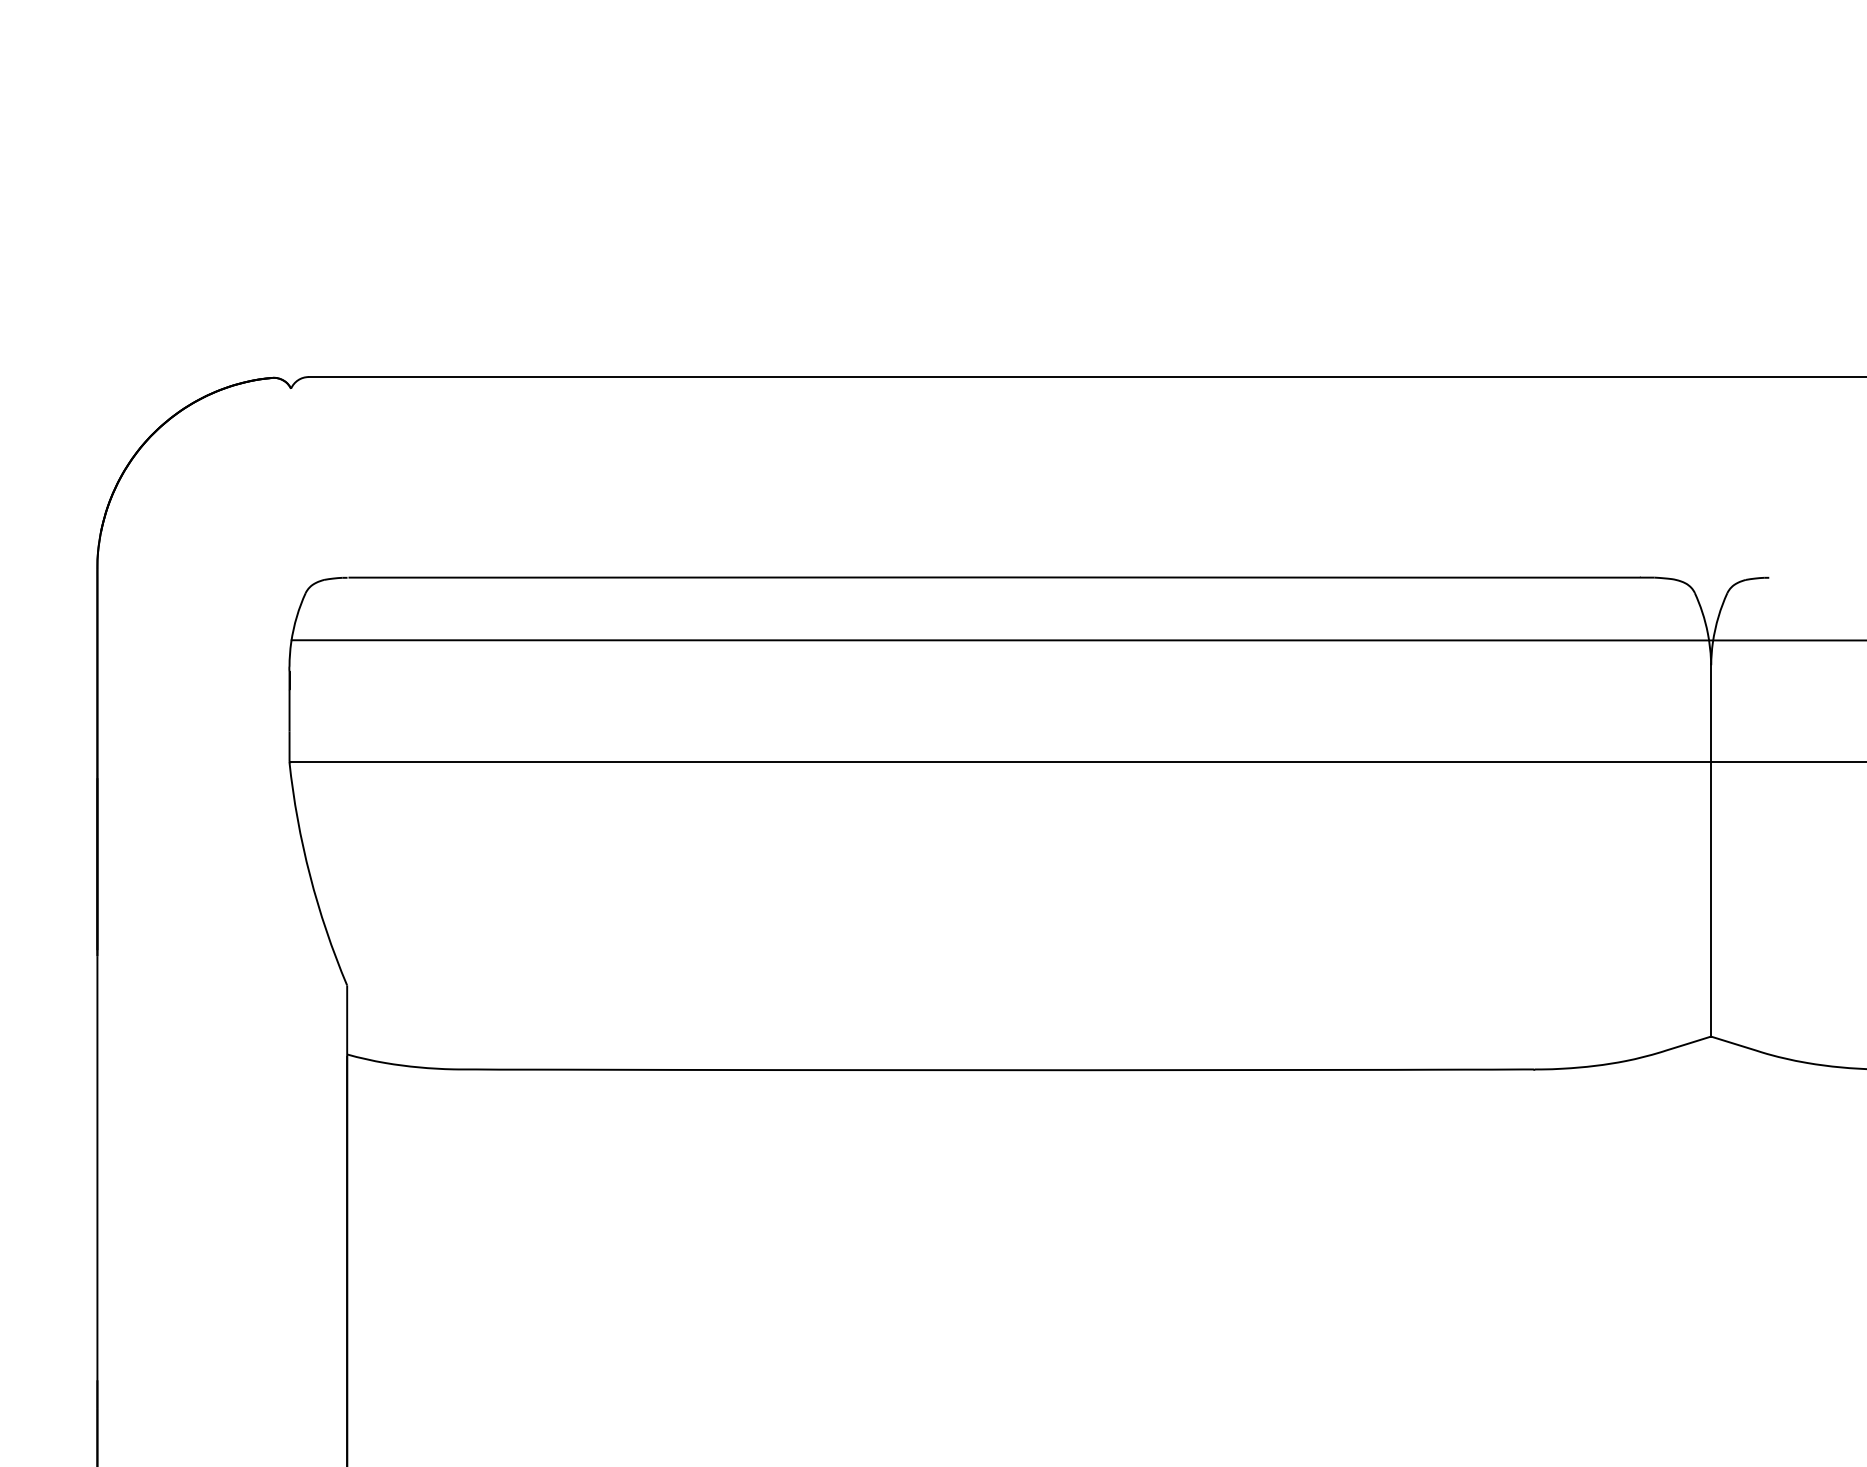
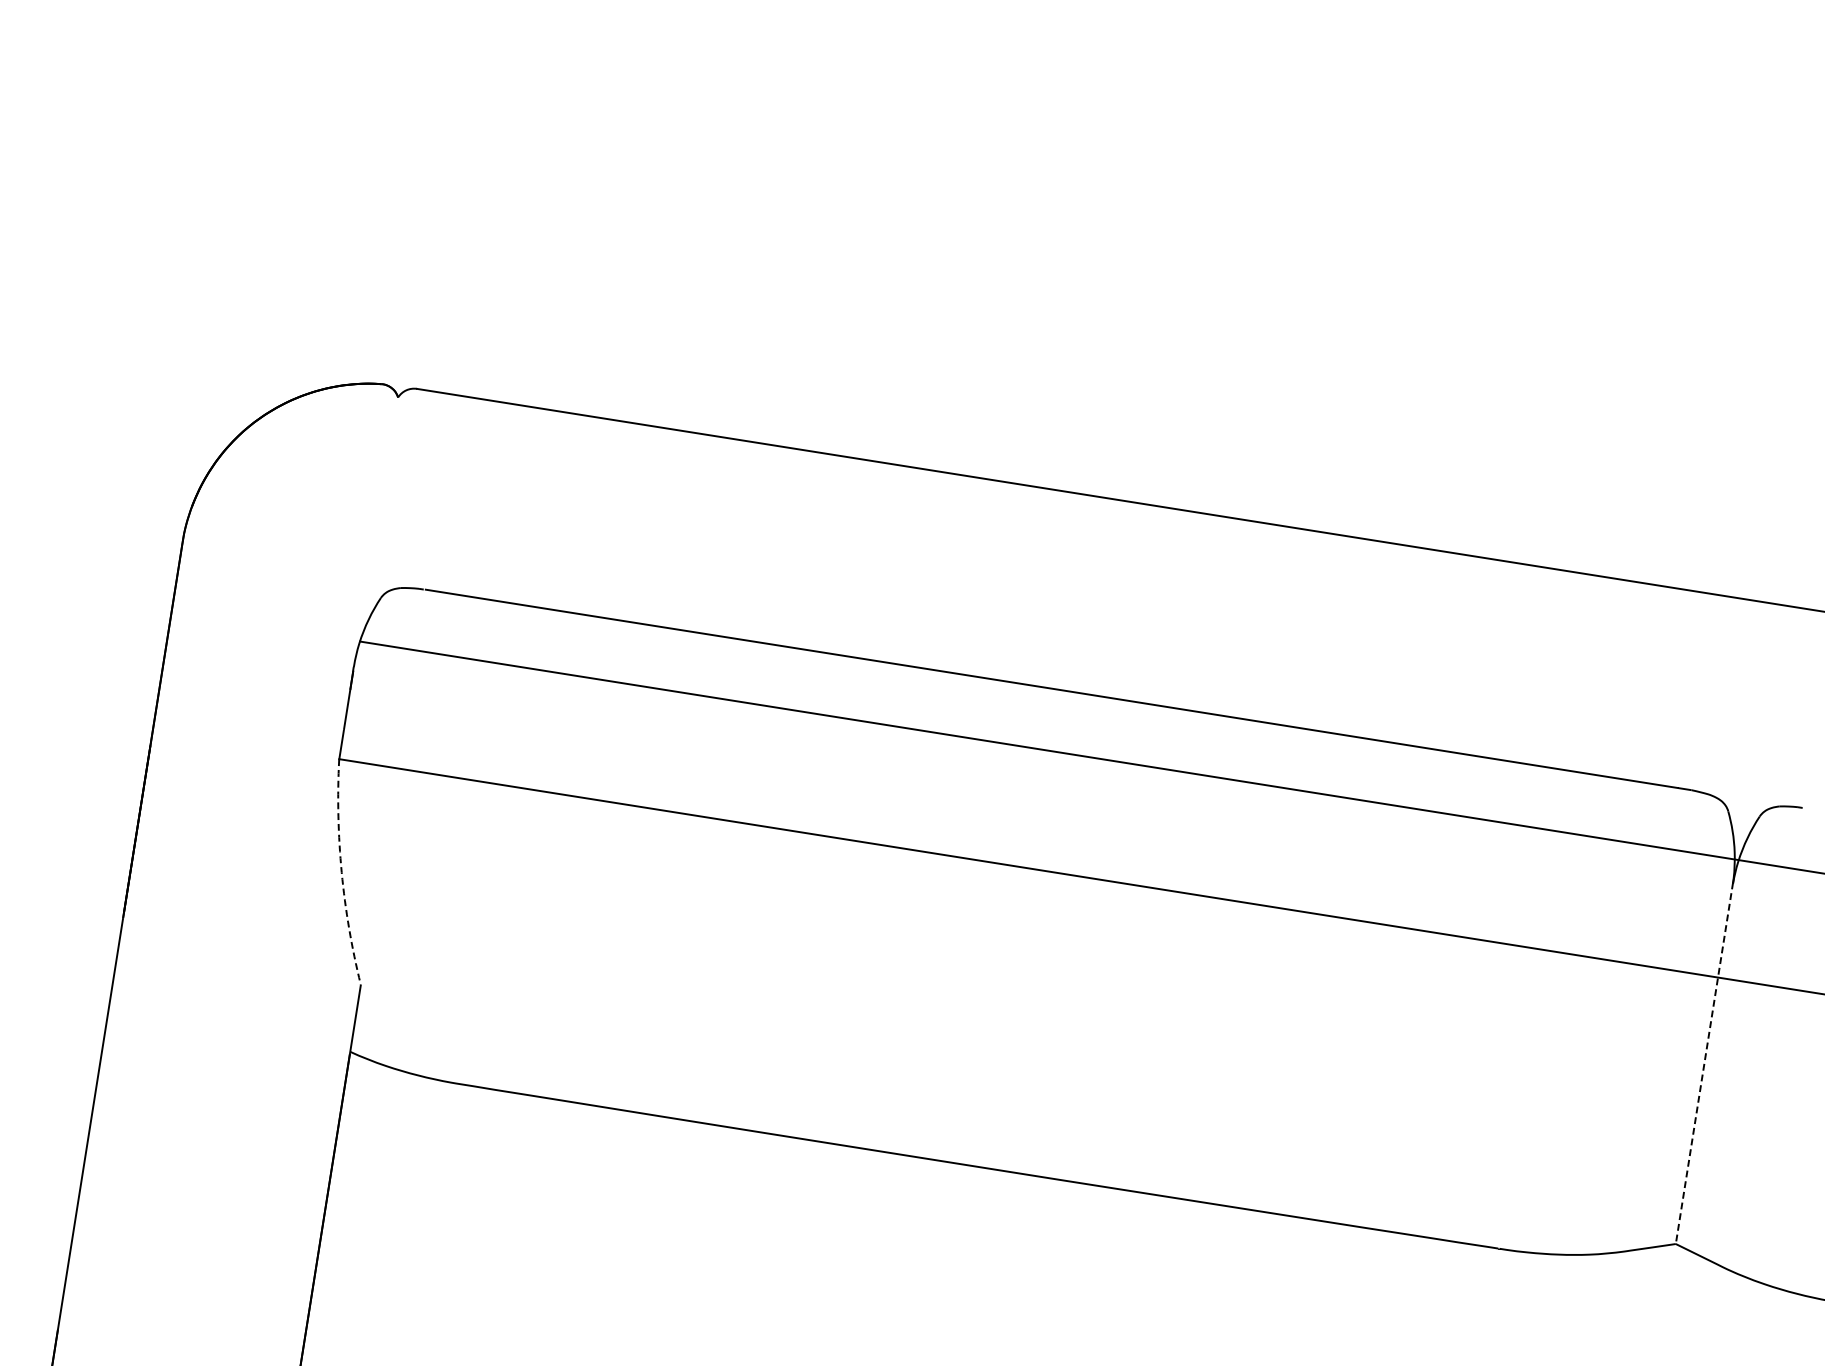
line: (1711, 850) -> (1704, 1063), solid -> dashed
arc: (310, 875) -> (342, 872), solid -> dashed

